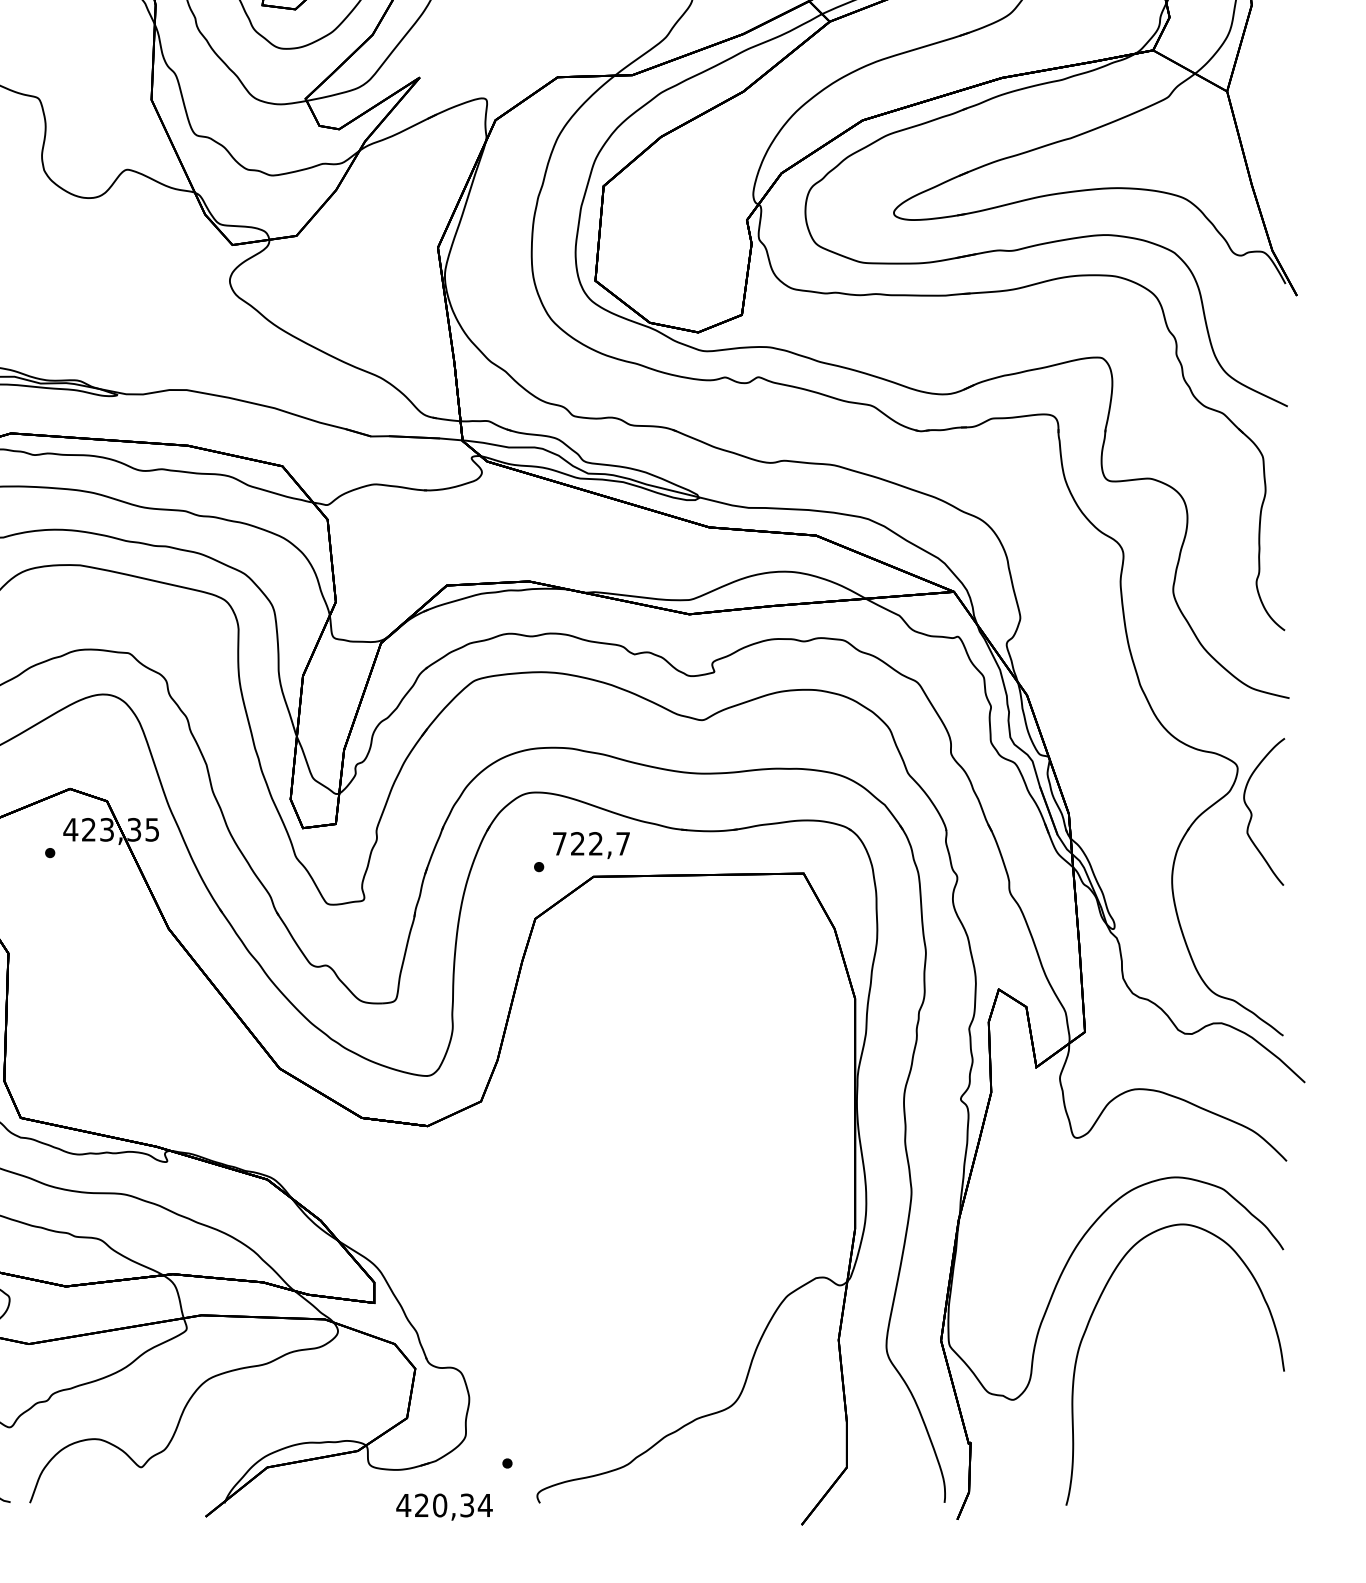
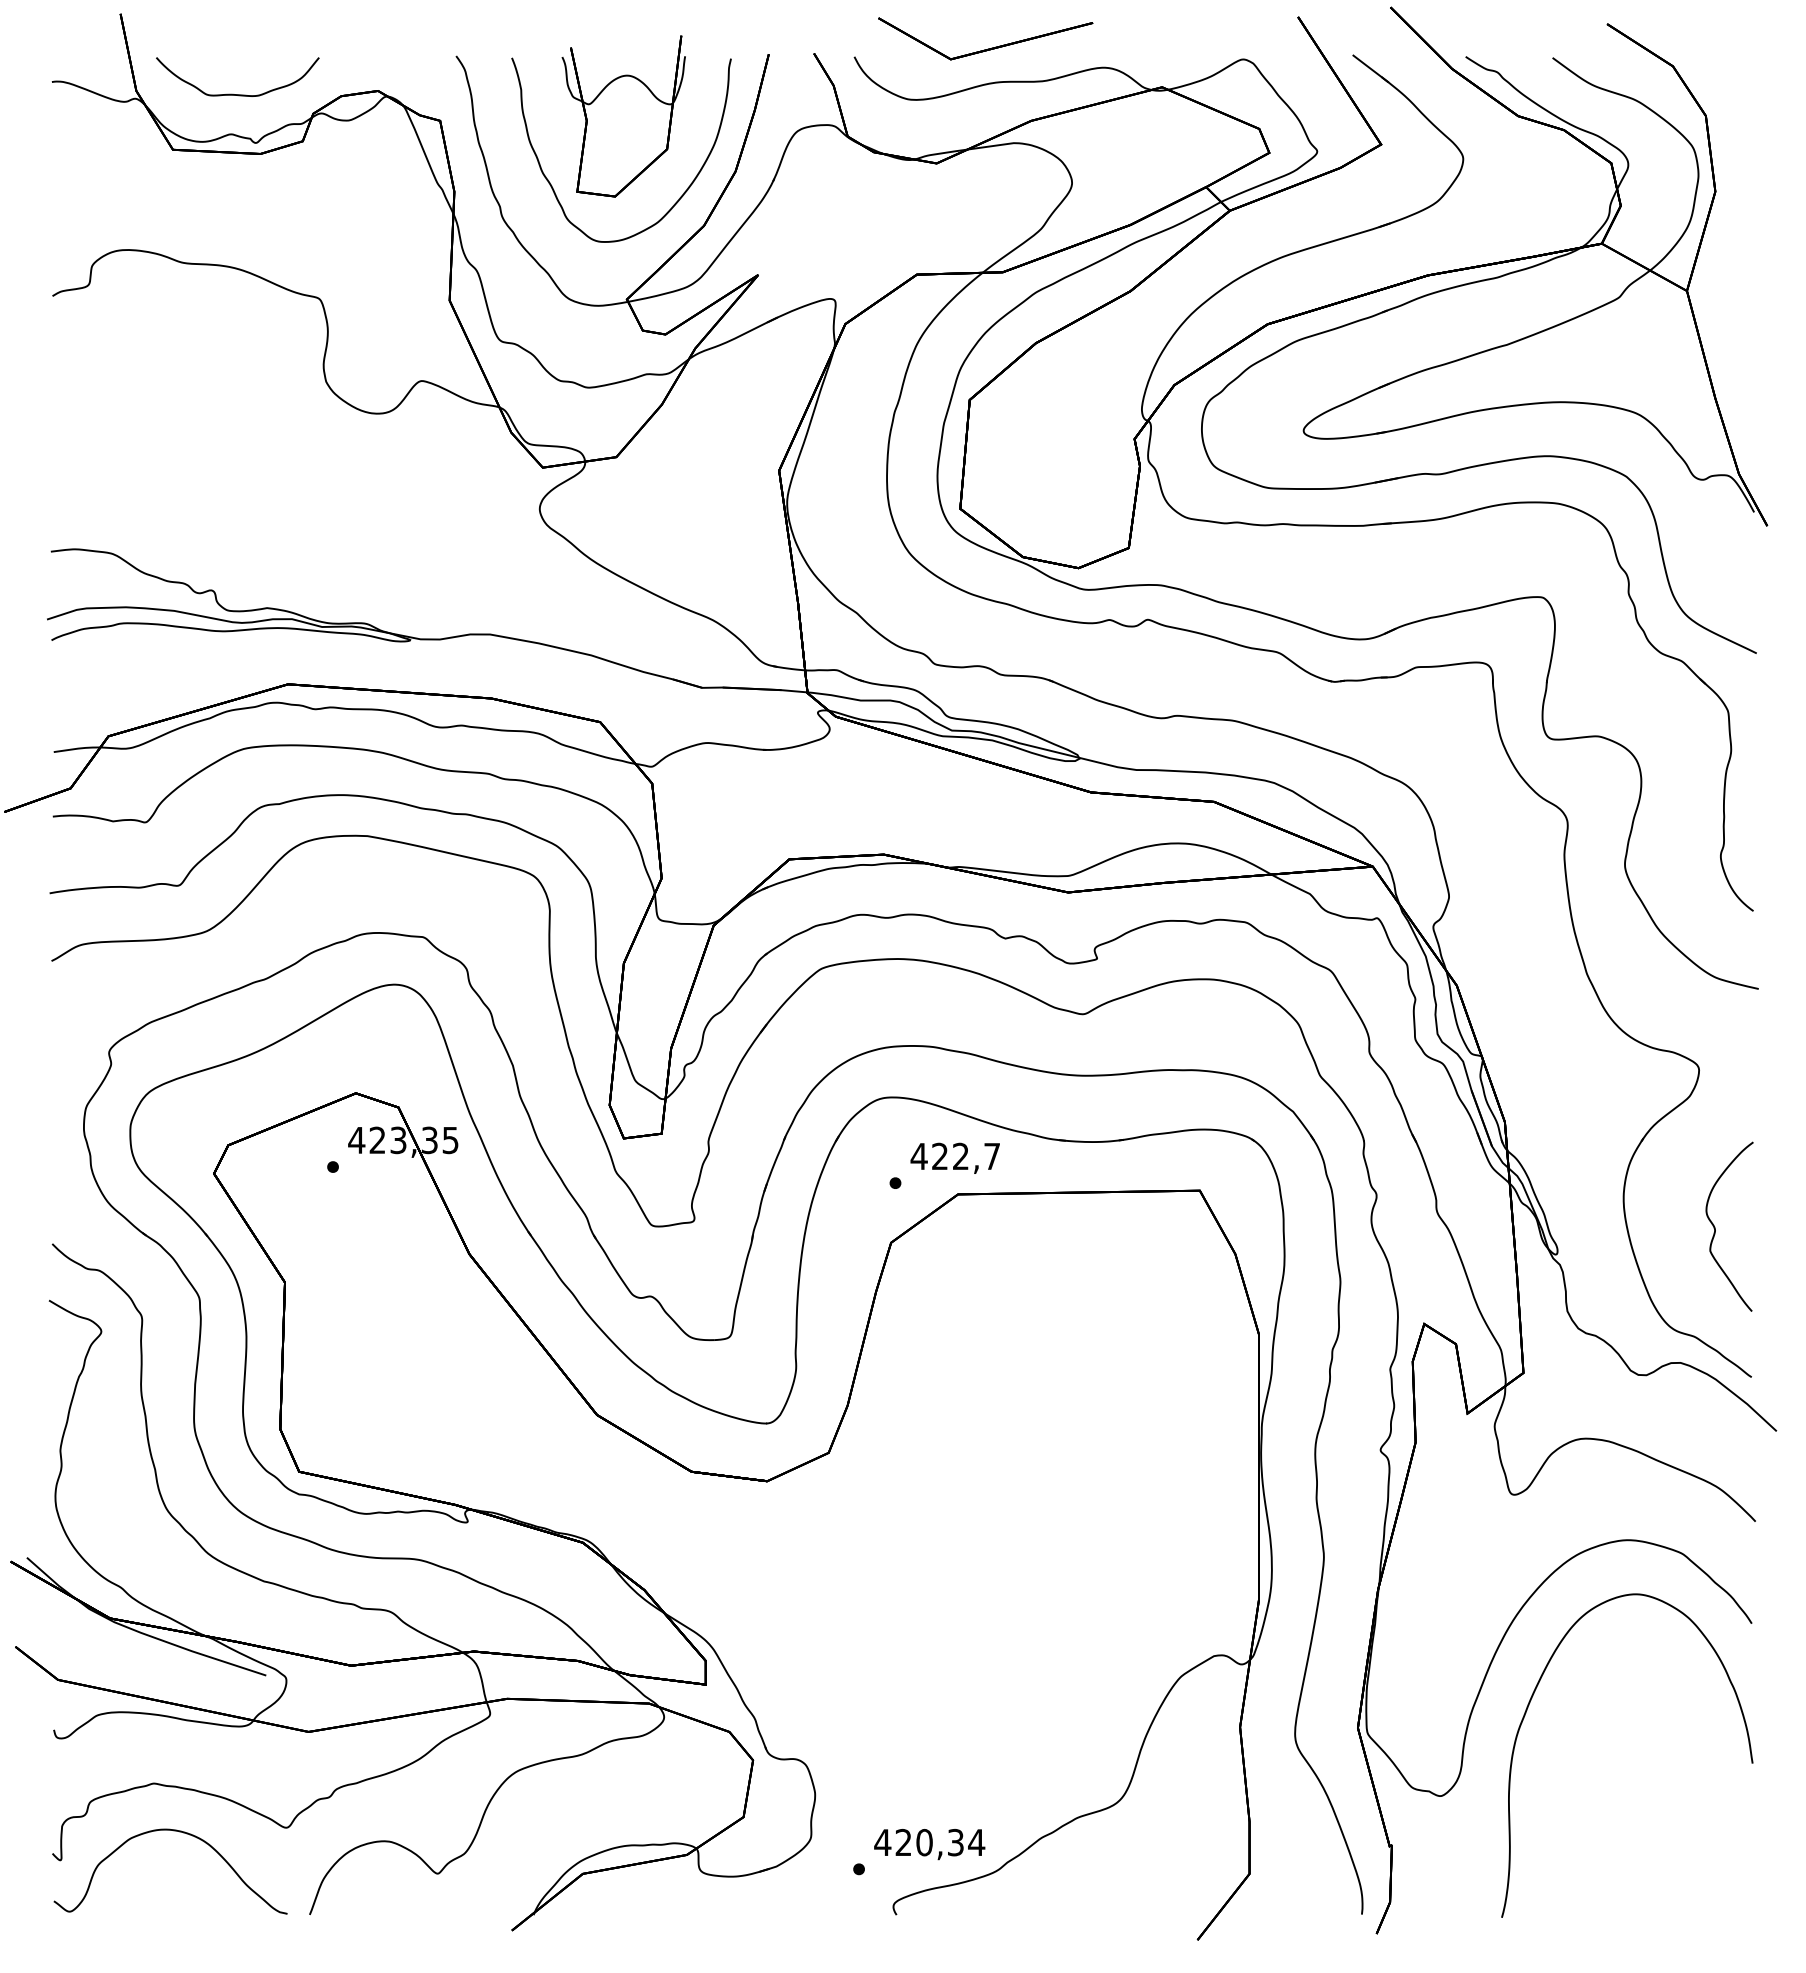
curve: (1251, 812) -> (1715, 1227), moved
text: (559, 843) -> (918, 1156), 722,7 -> 422,7
text: (444, 1507) -> (929, 1844), moved

